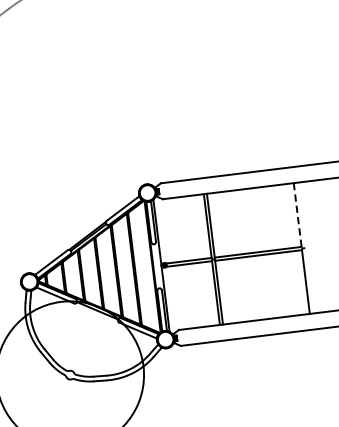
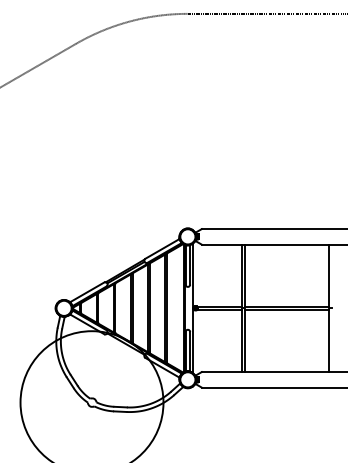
line: (297, 215) -> (329, 276), dashed -> solid

